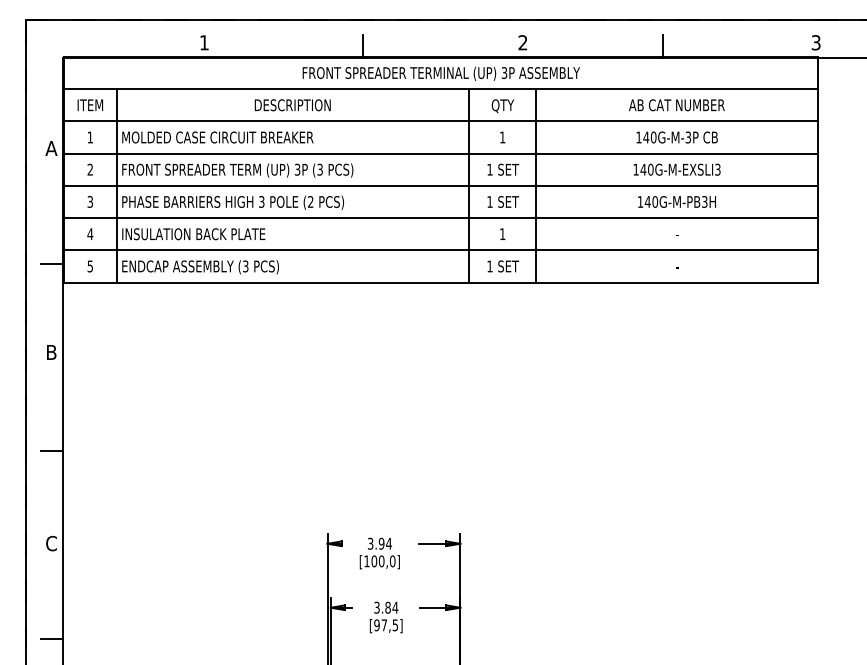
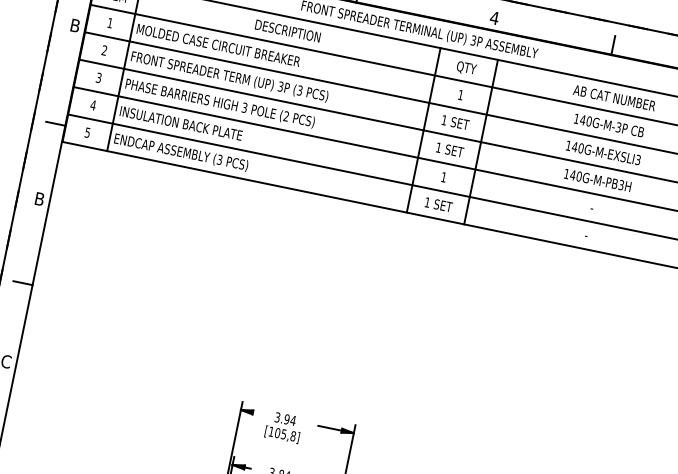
text: (522, 42) -> (494, 17), 2 -> 4
text: (51, 148) -> (75, 25), A -> B
text: (386, 561) -> (287, 435), [100,0] -> [105,8]

